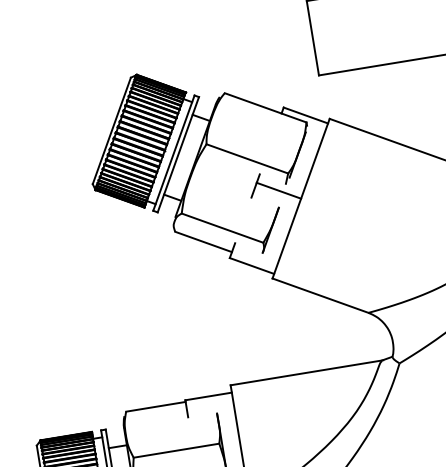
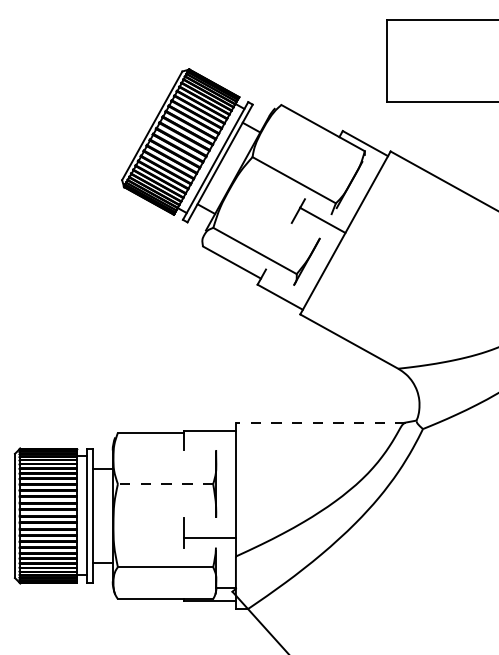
line: (306, 372) -> (320, 422), solid -> dashed
line: (176, 451) -> (165, 484), solid -> dashed

